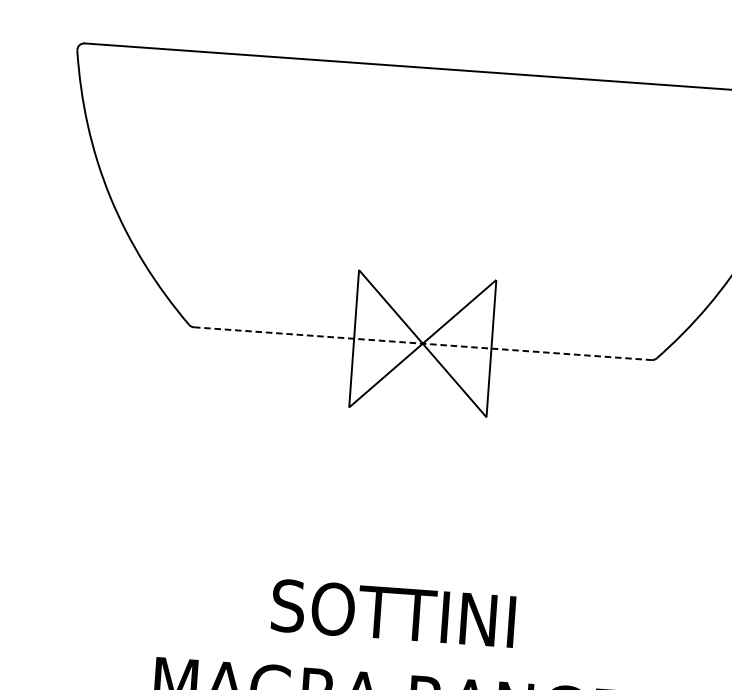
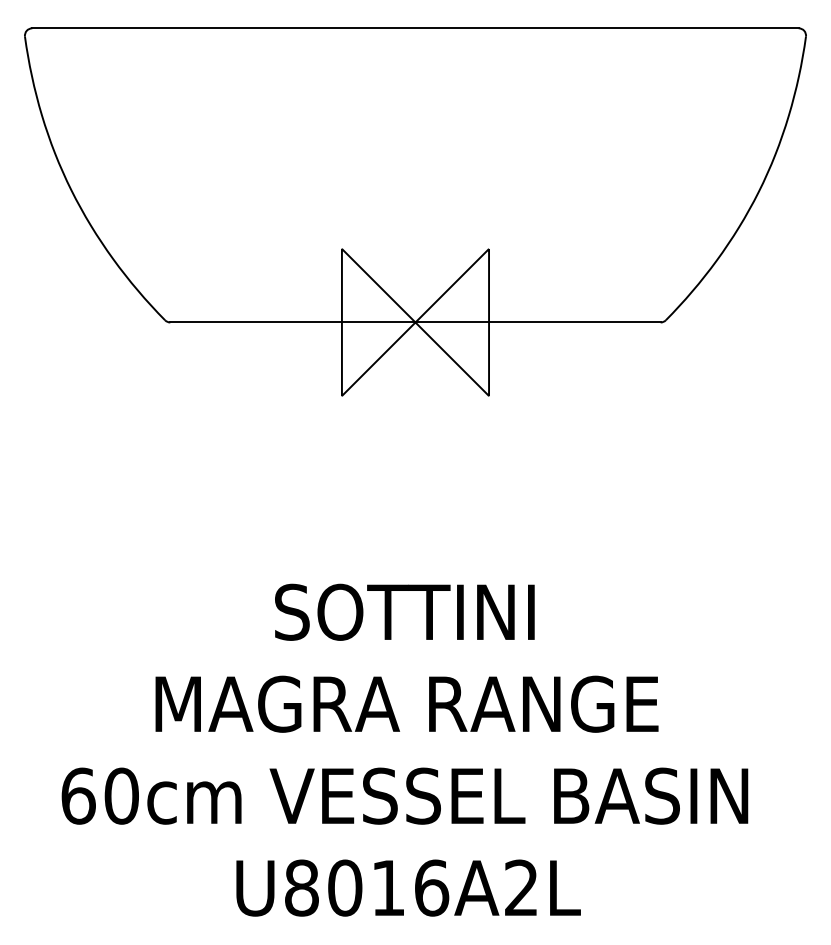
line: (423, 343) -> (416, 322), dashed -> solid

